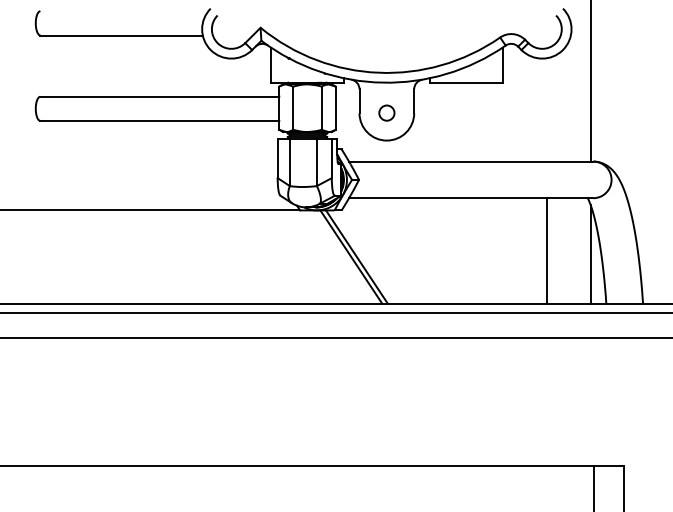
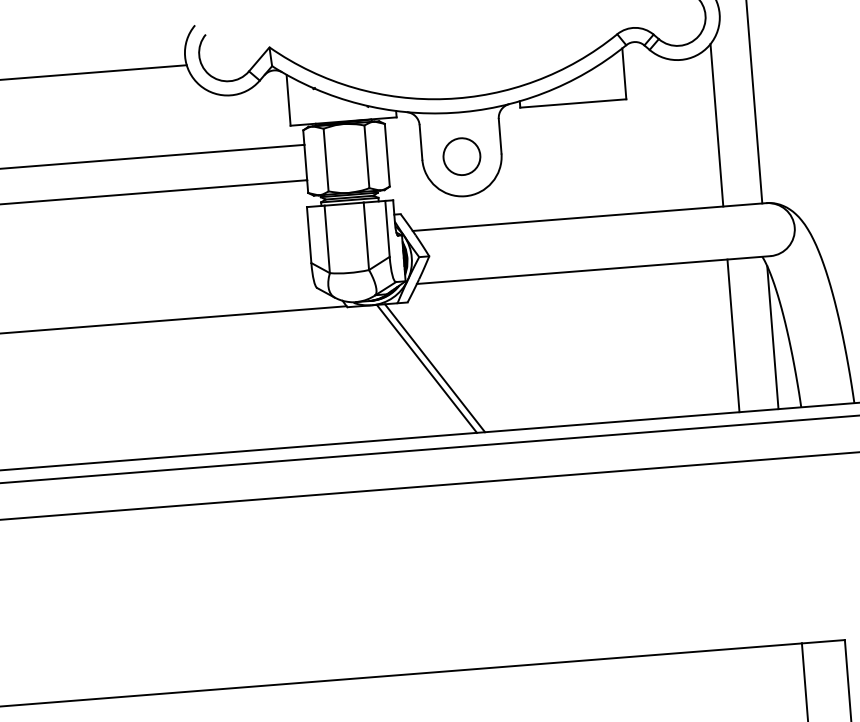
line: (563, 105) -> (716, 125), added
circle: (386, 112) -> (461, 155), size x1.67
line: (546, 250) -> (733, 335), moved

